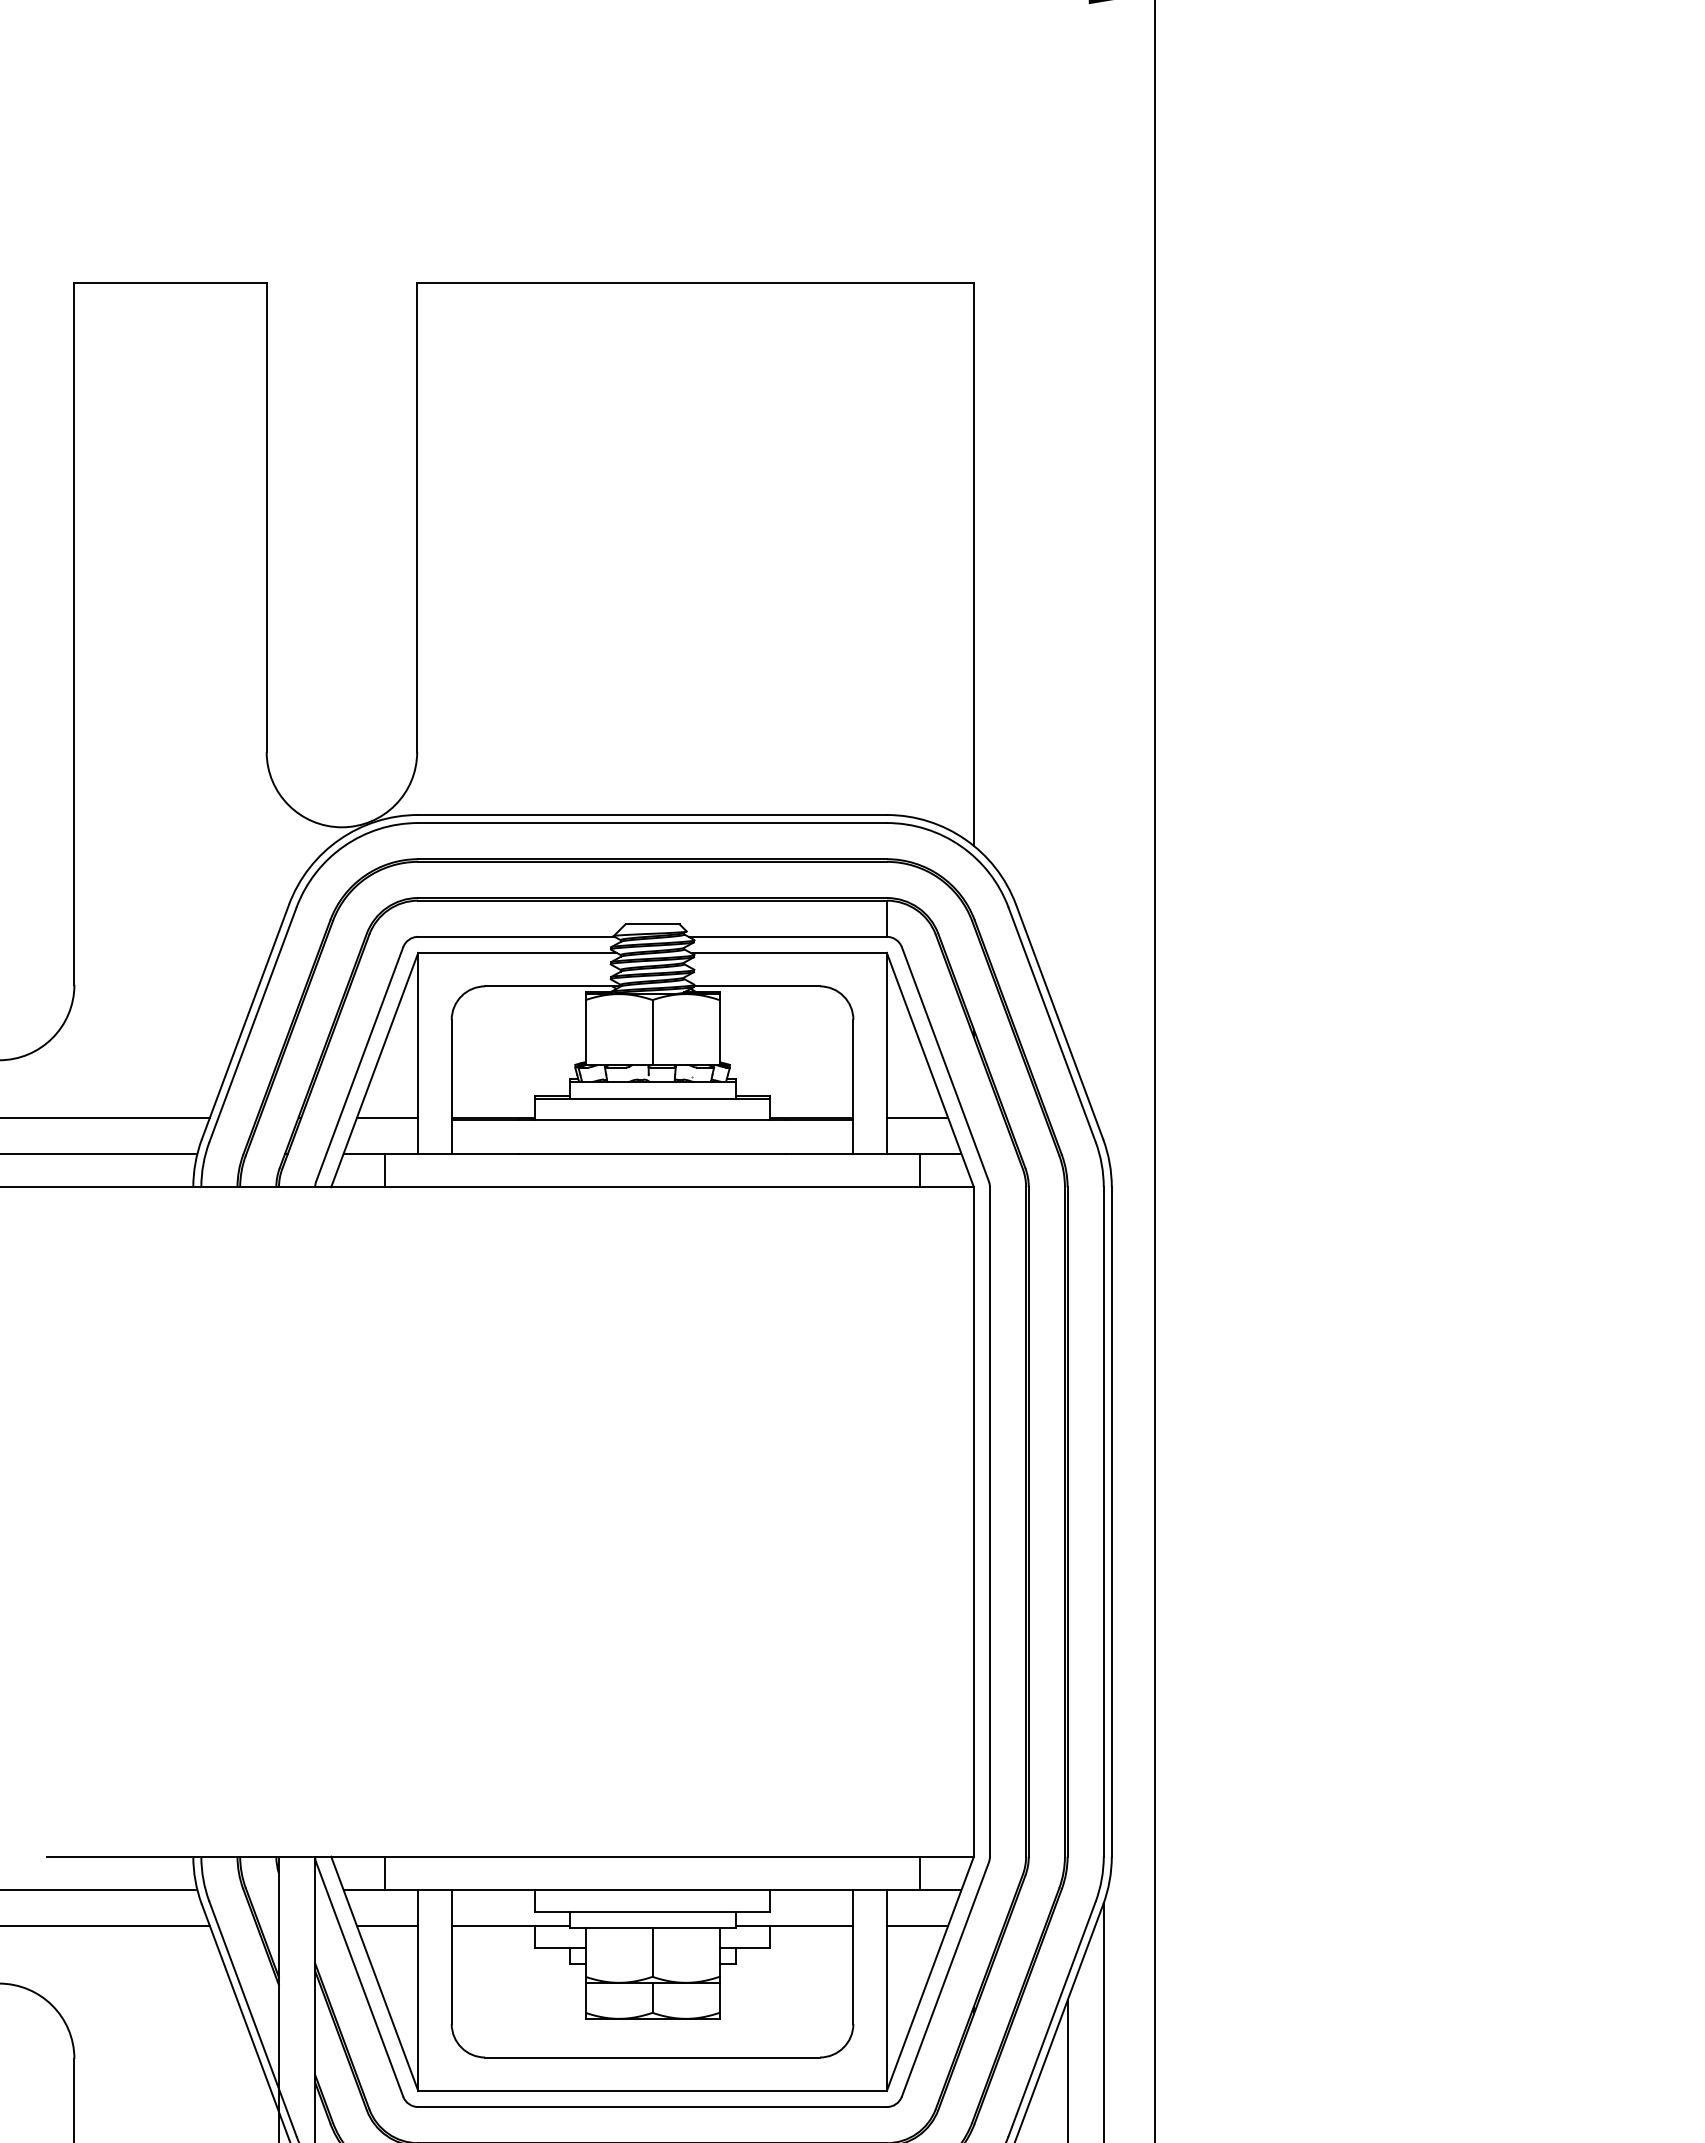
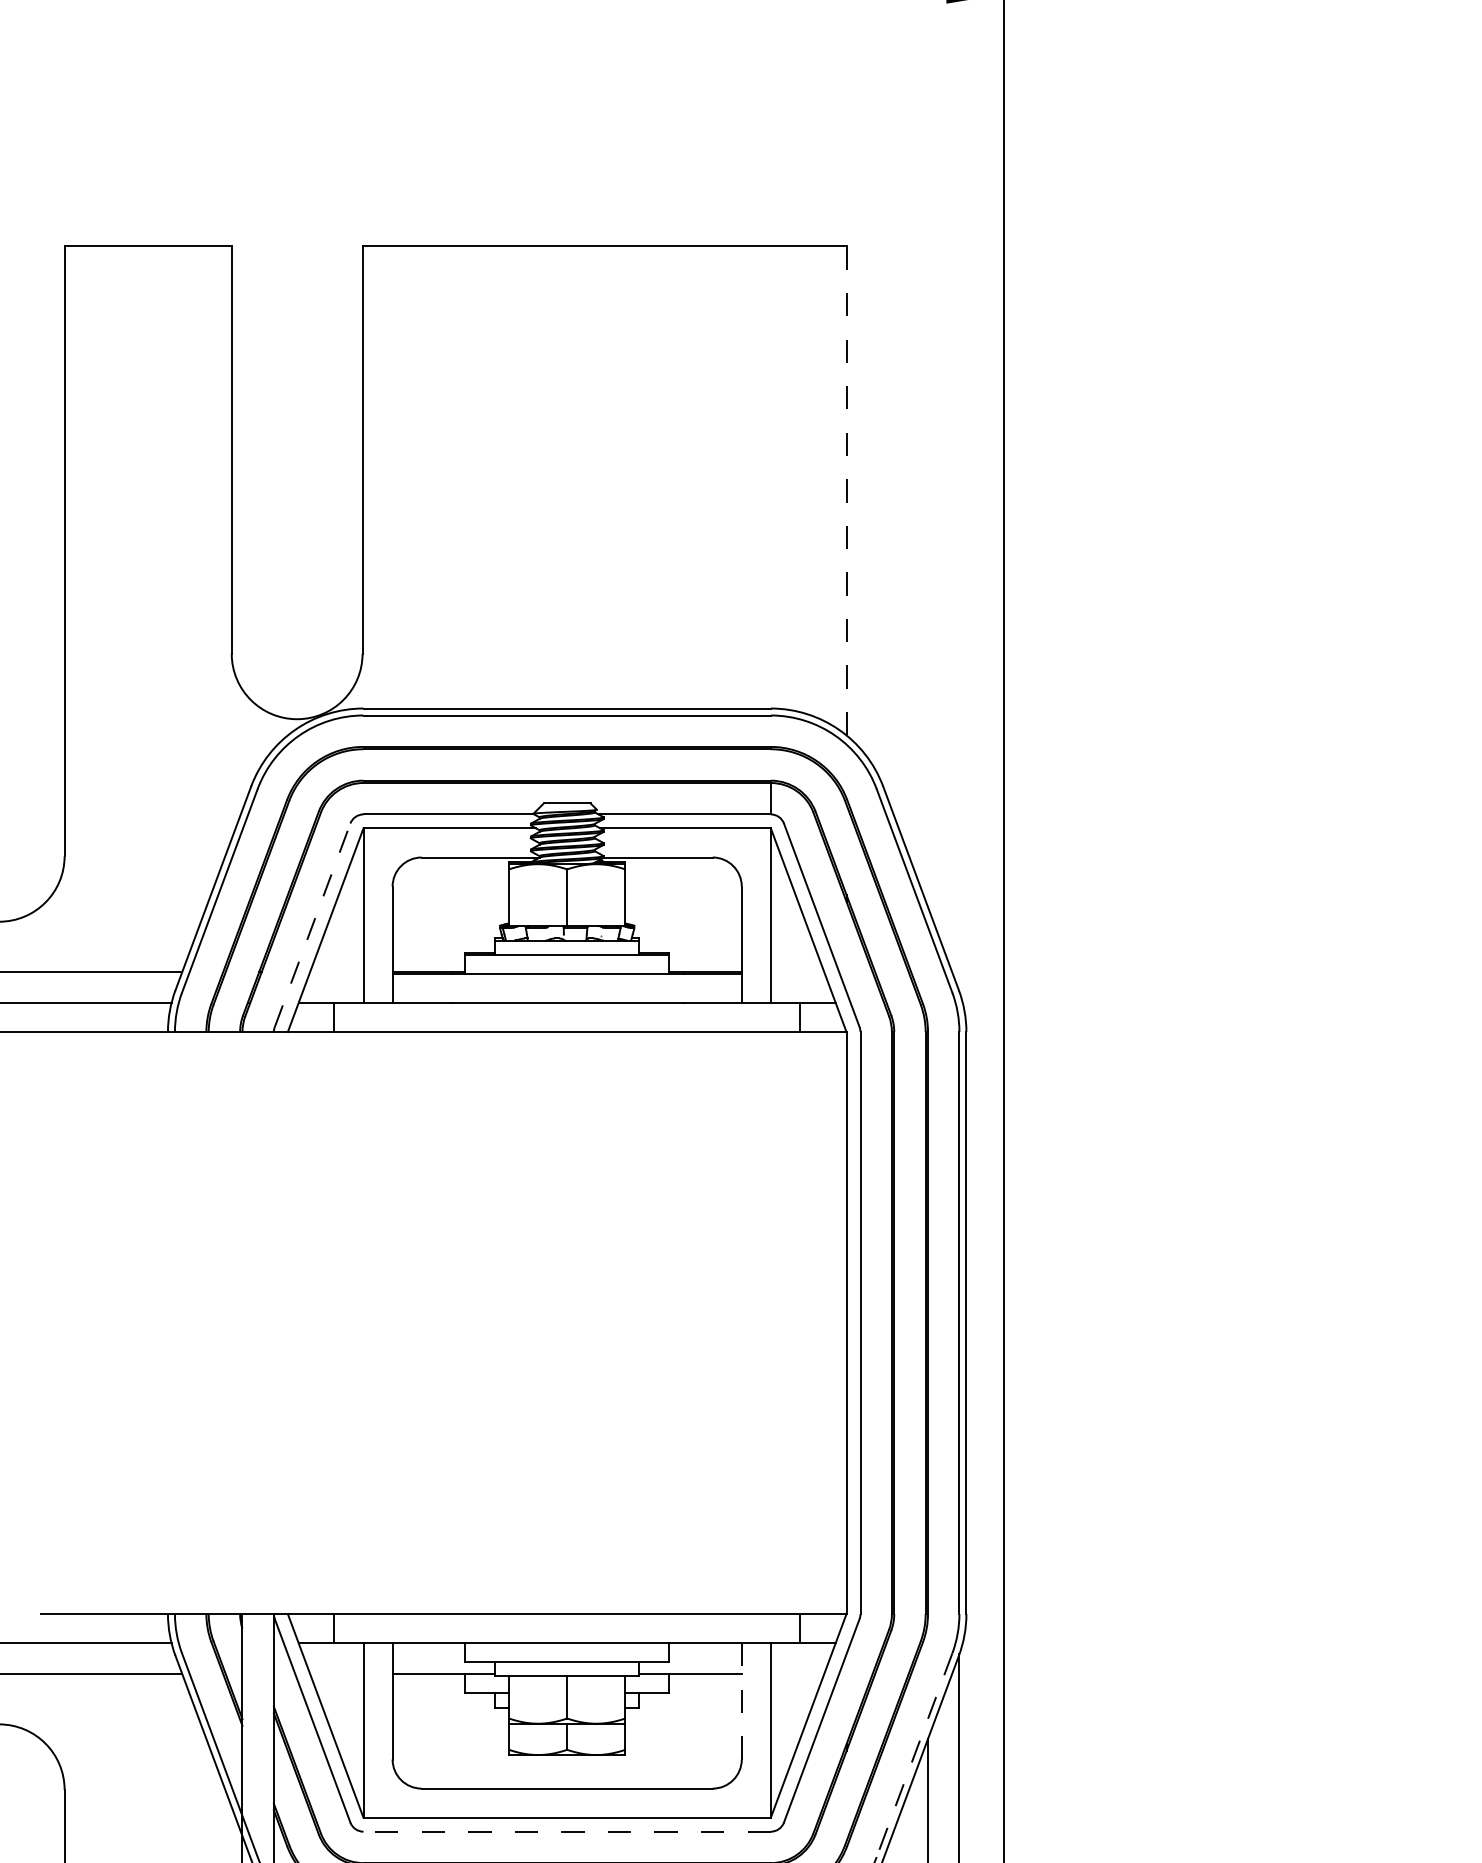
line: (973, 565) -> (846, 491), solid -> dashed
line: (359, 1064) -> (312, 925), solid -> dashed
line: (387, 1117) -> (336, 971), removed
line: (917, 1117) -> (797, 971), removed
line: (387, 1926) -> (336, 1674), removed
line: (917, 1926) -> (797, 1674), removed
line: (853, 1957) -> (741, 1701), solid -> dashed
line: (1052, 2019) -> (914, 1755), solid -> dashed
line: (652, 2107) -> (567, 1832), solid -> dashed

